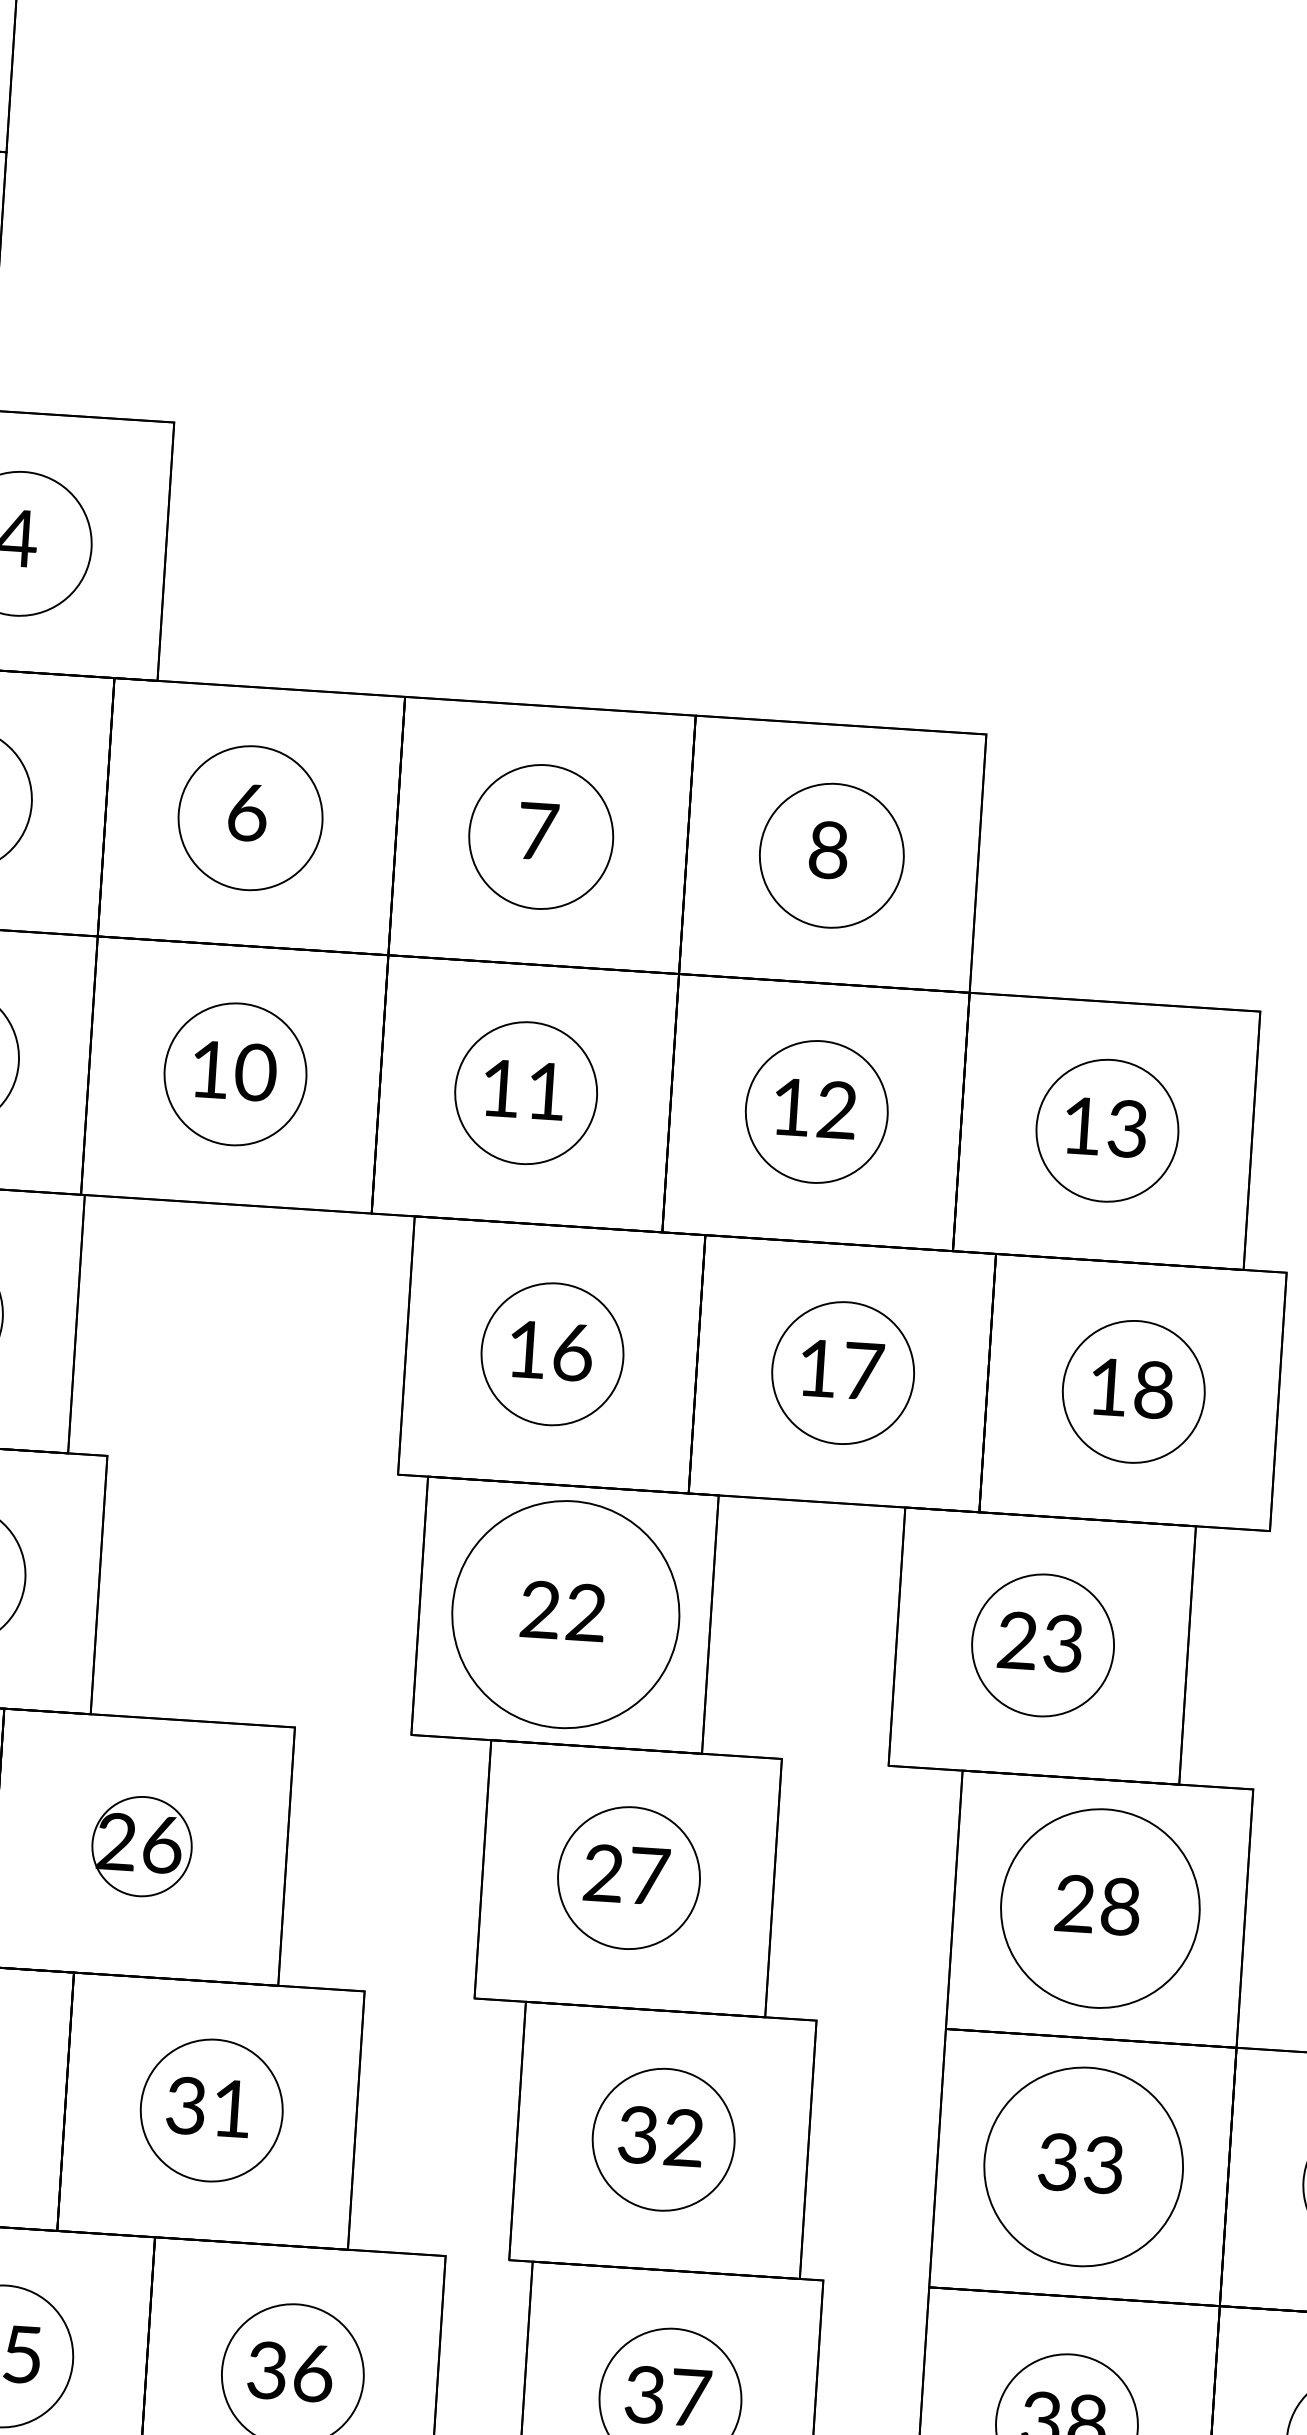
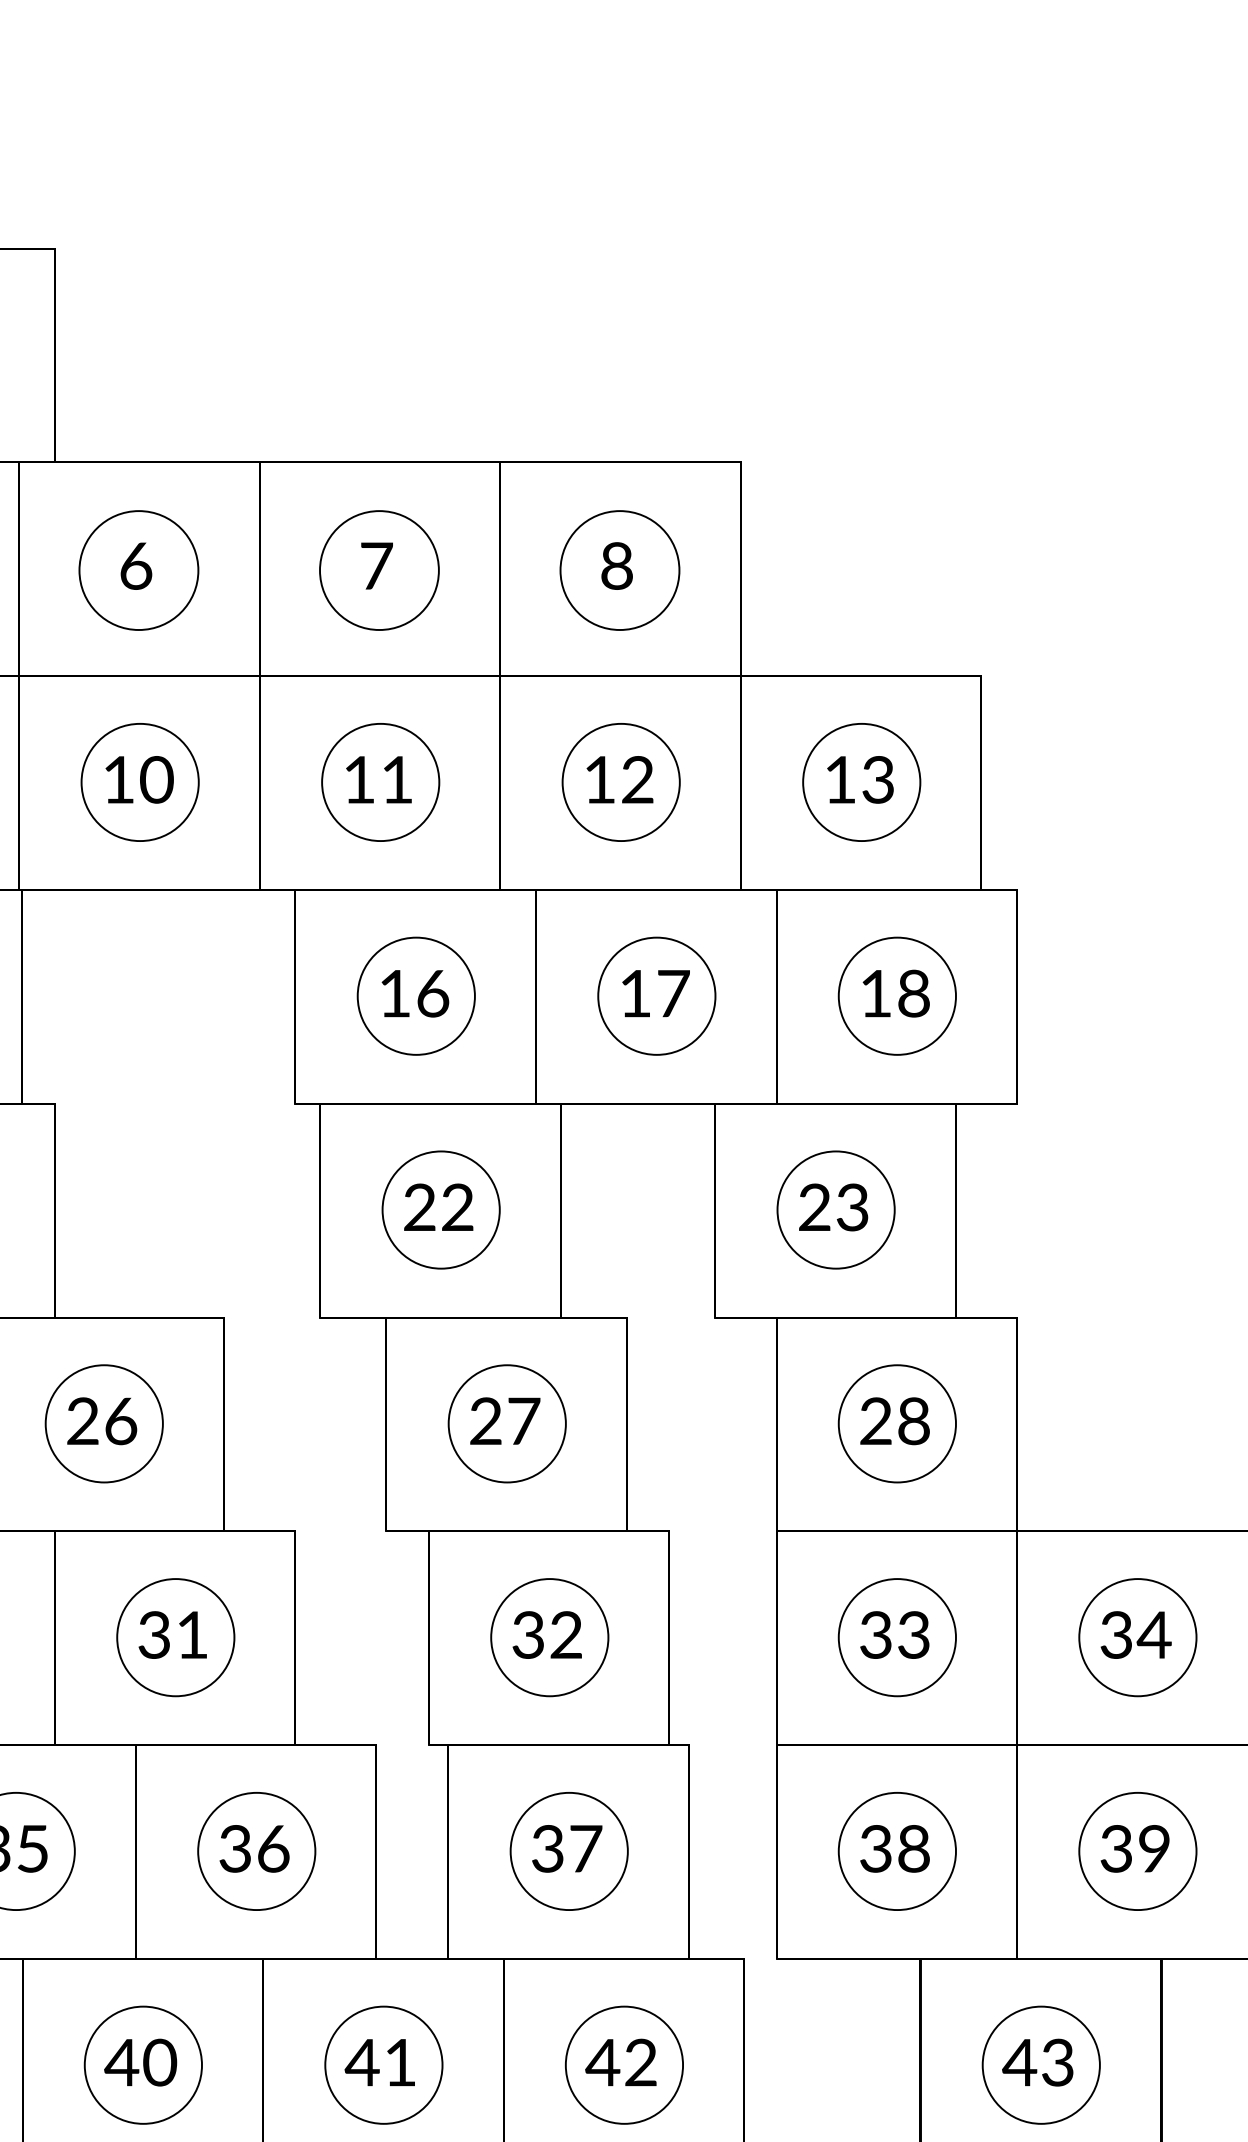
circle: (565, 1613) -> (440, 1209), size x0.62
circle: (141, 1846) -> (103, 1423), size x1.43
circle: (1099, 1908) -> (896, 1423), size x0.71
circle: (1082, 2166) -> (896, 1637), size x0.71

